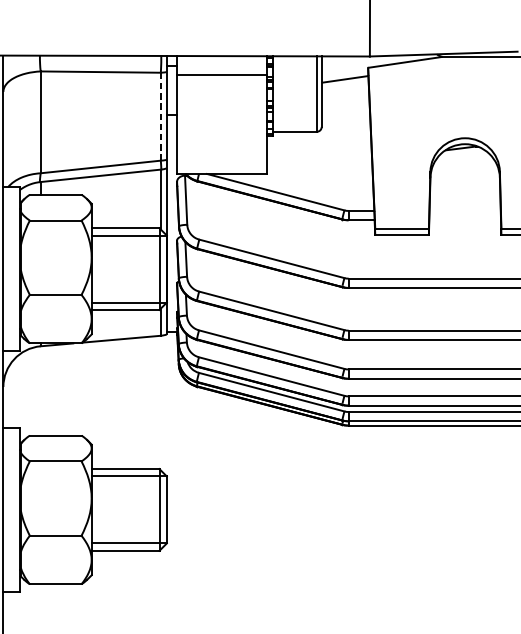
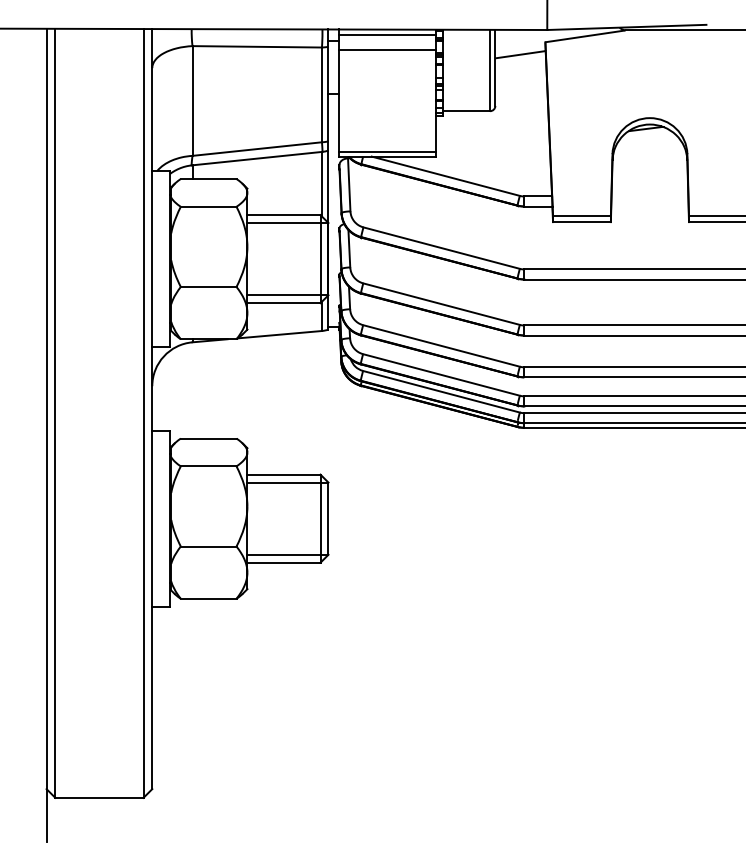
line: (221, 61) -> (387, 35), added
line: (160, 117) -> (321, 95), dashed -> solid
line: (221, 169) -> (387, 151), added

